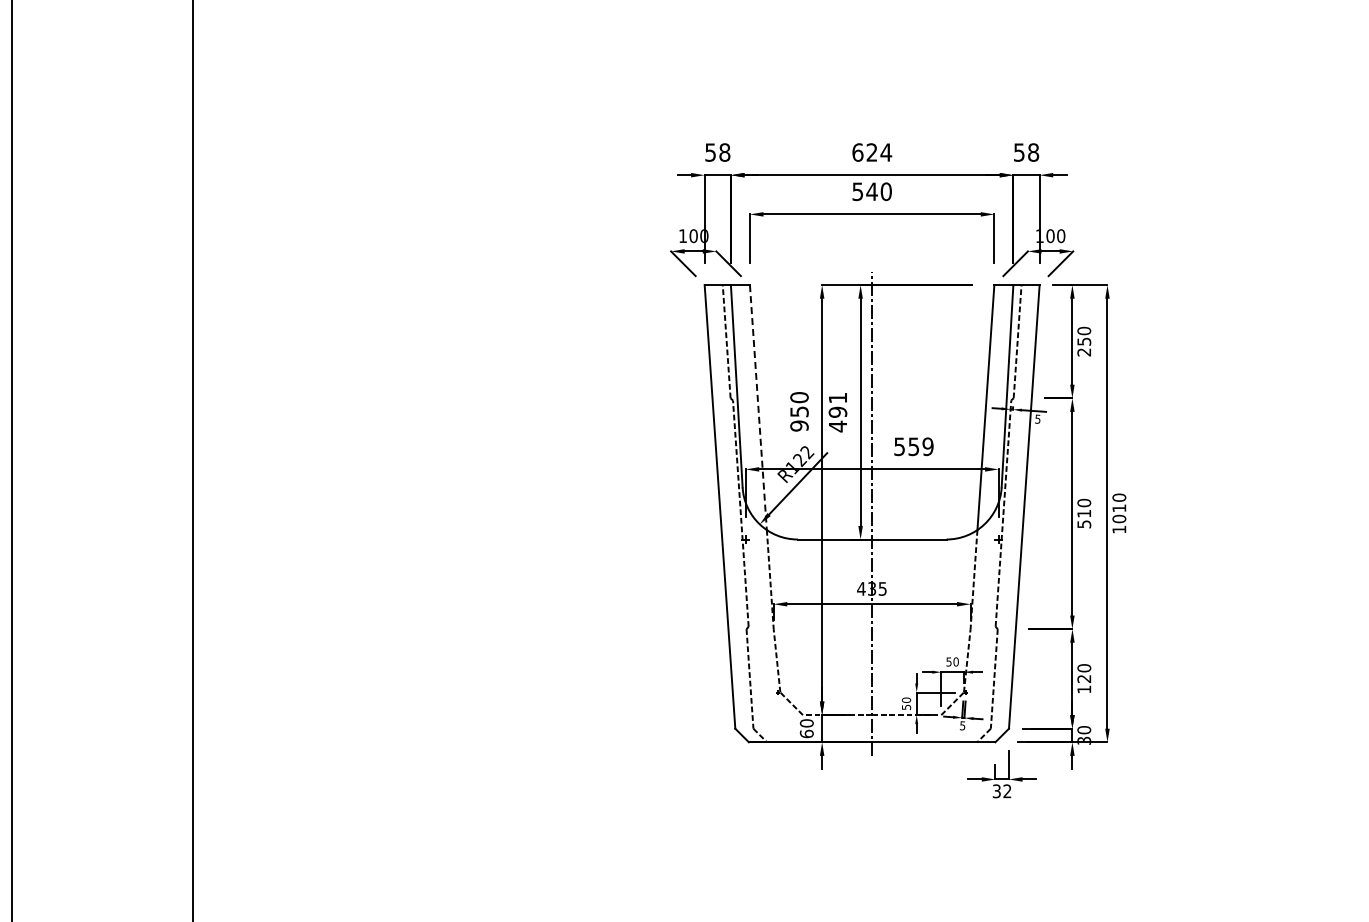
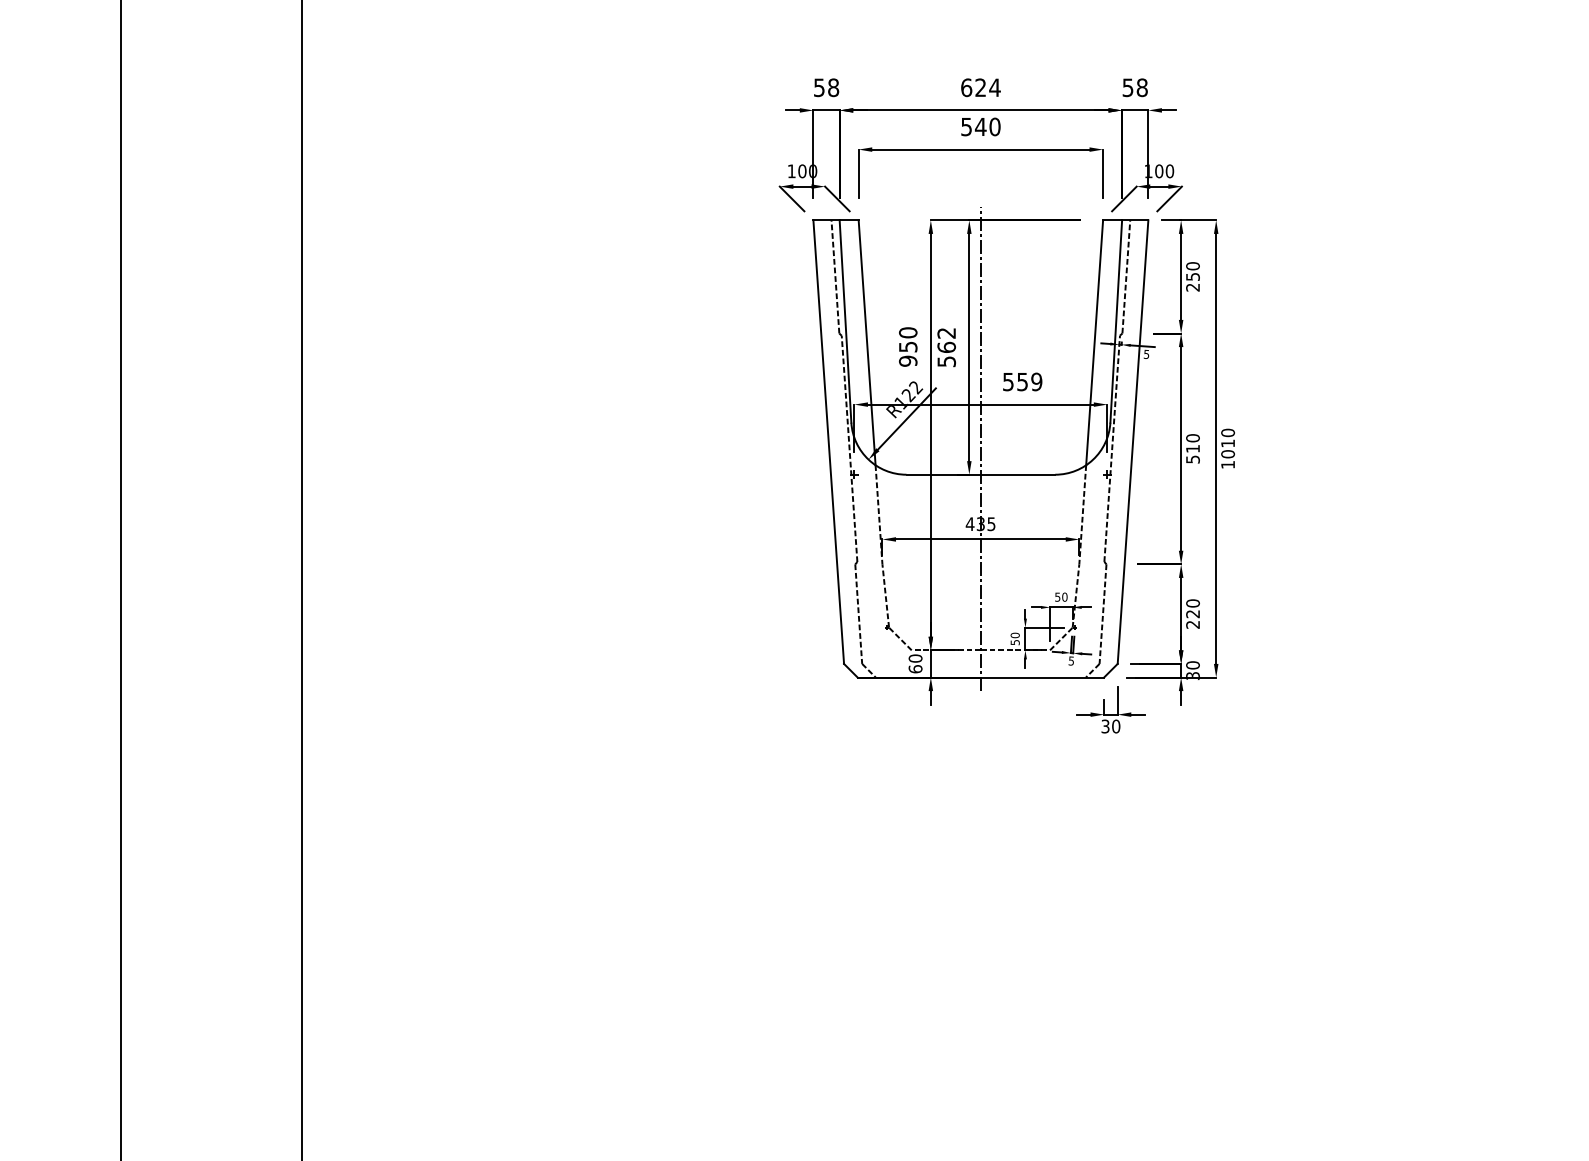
line: (758, 407) -> (867, 342), dashed -> solid
text: (837, 412) -> (946, 347), 491 -> 562
text: (1083, 689) -> (1192, 624), 120 -> 220
text: (1007, 791) -> (1116, 726), 32 -> 30

